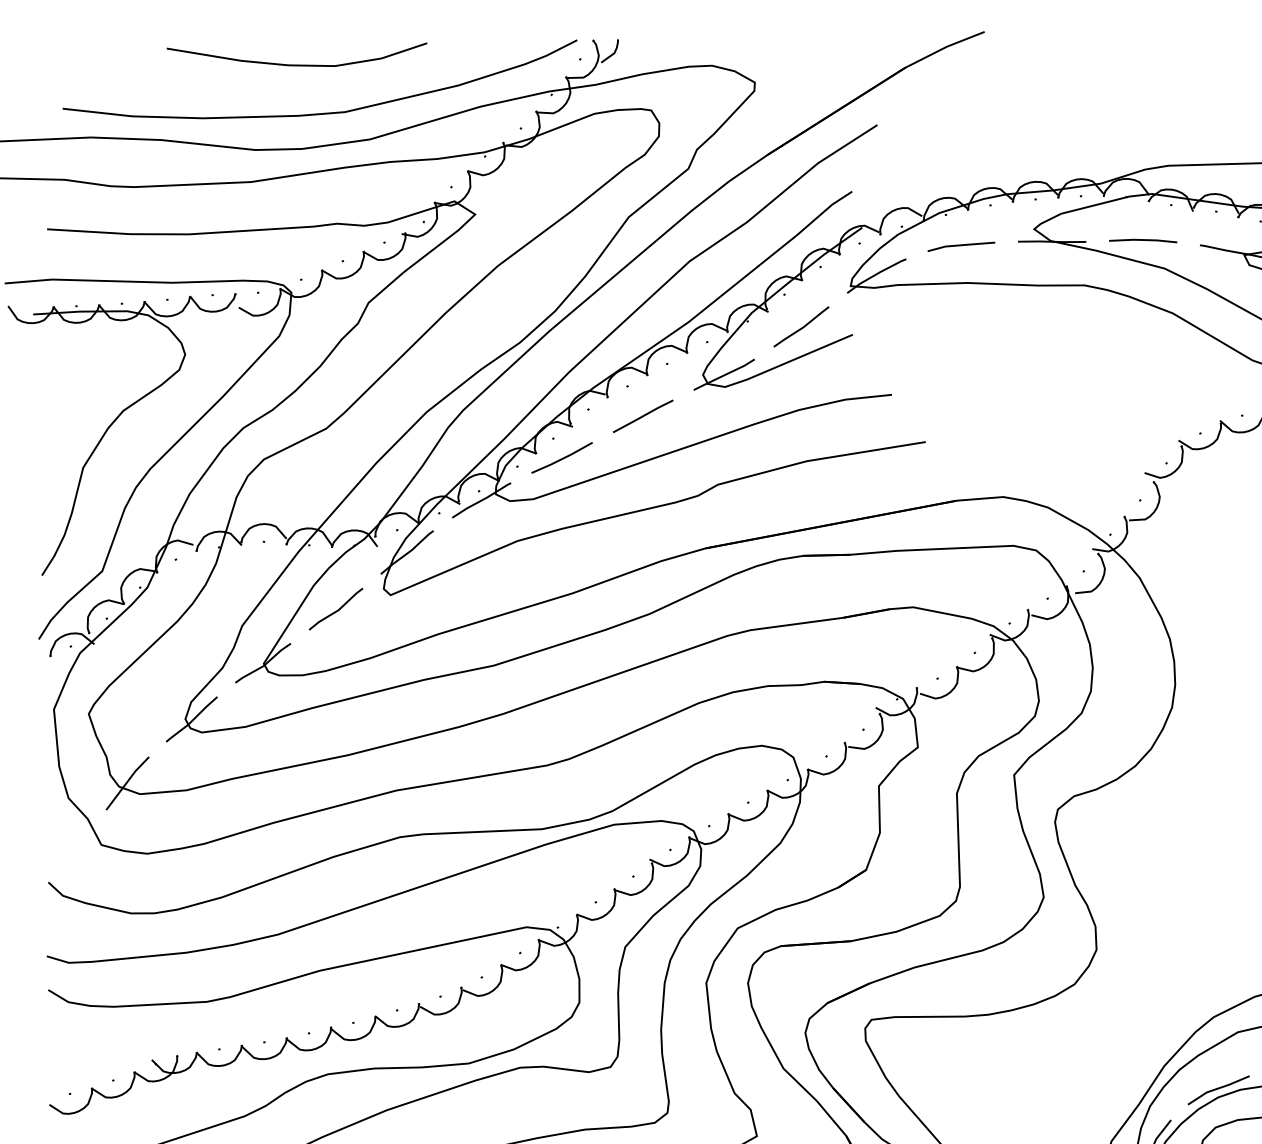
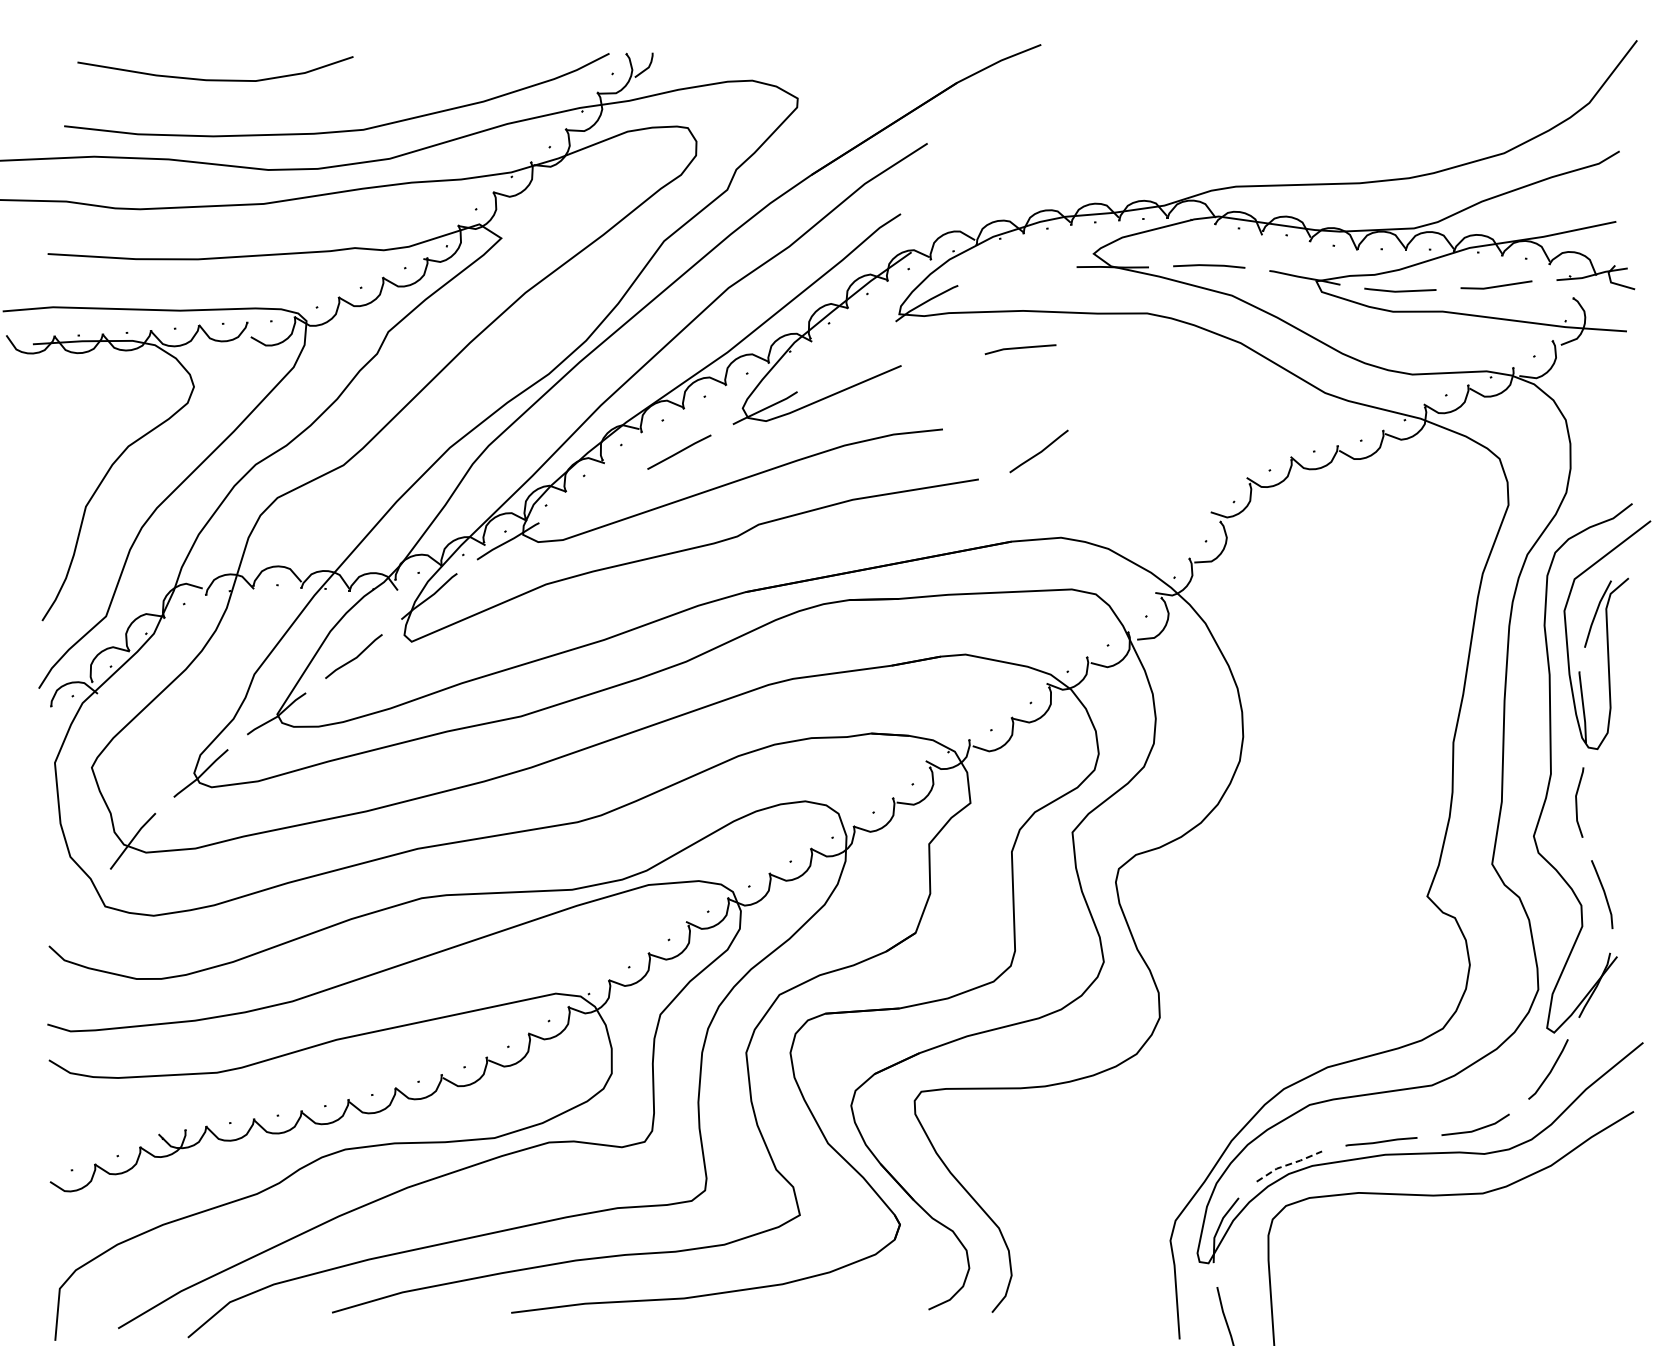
curve: (297, 64) -> (215, 79), moved
line: (961, 245) -> (1020, 348), moved
line: (801, 326) -> (1039, 451), moved
line: (561, 458) -> (592, 496), removed
line: (1218, 1088) -> (1289, 1164), solid -> dashed

